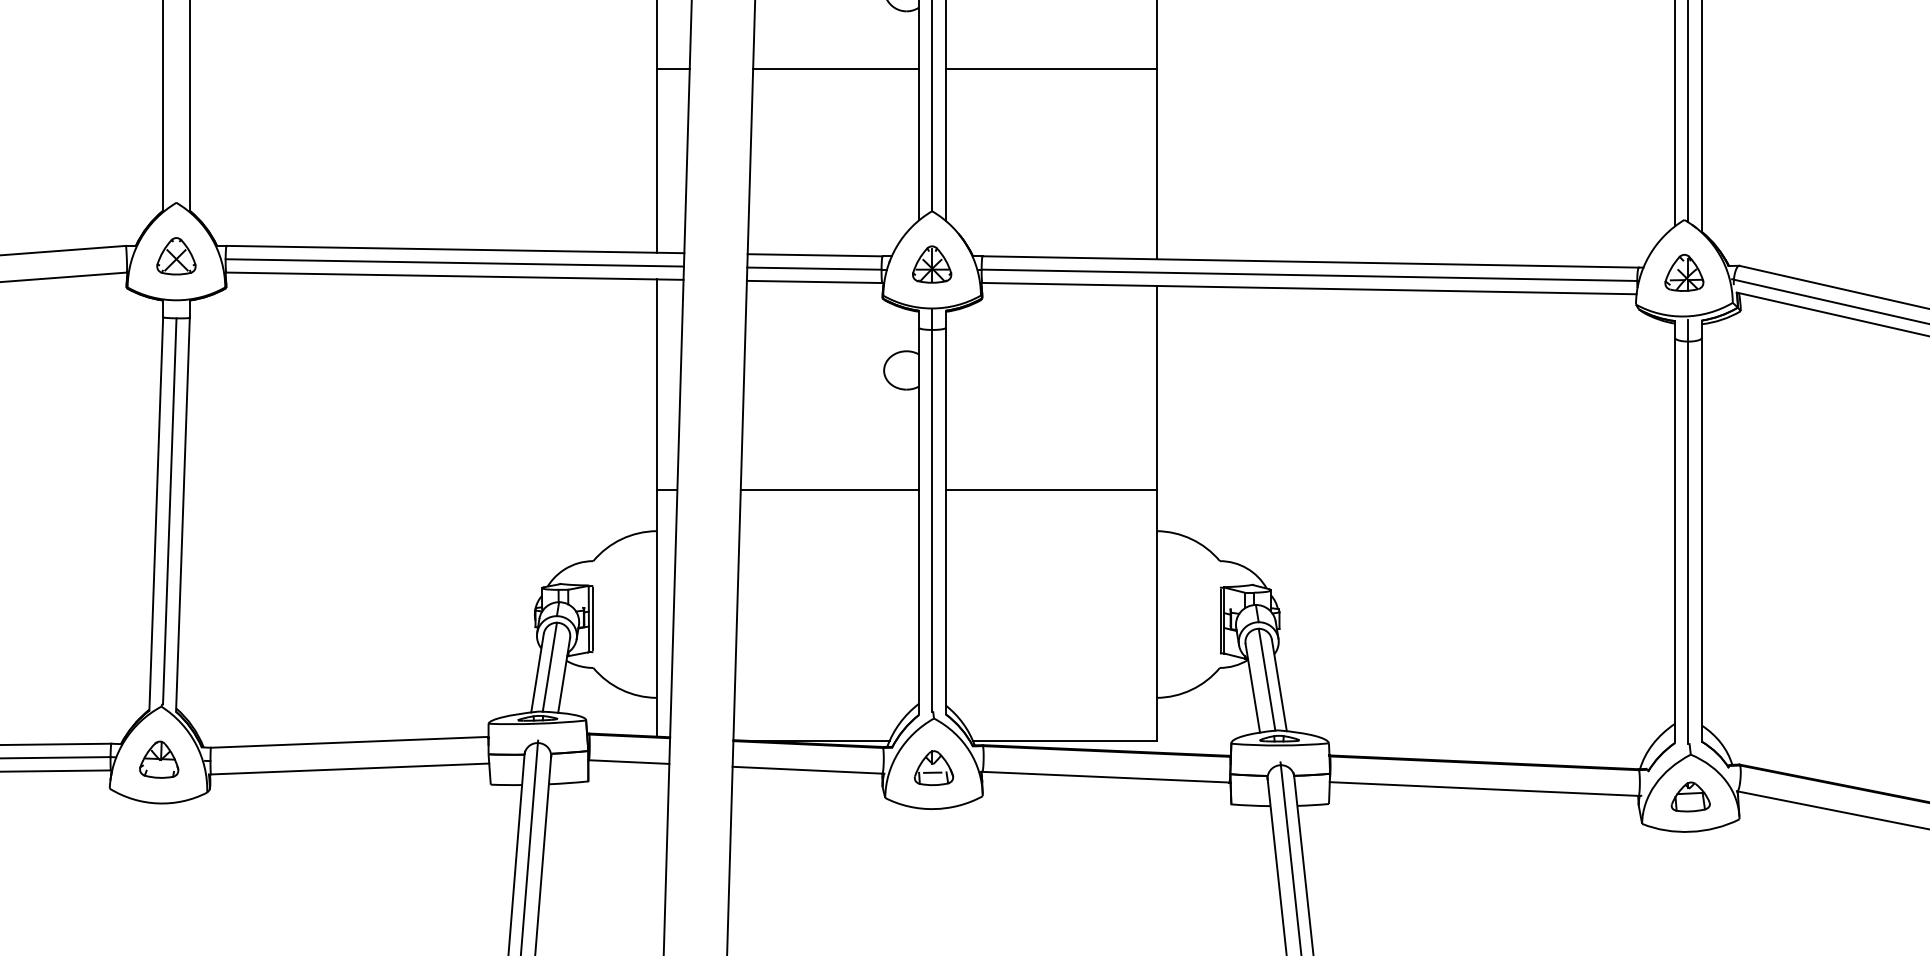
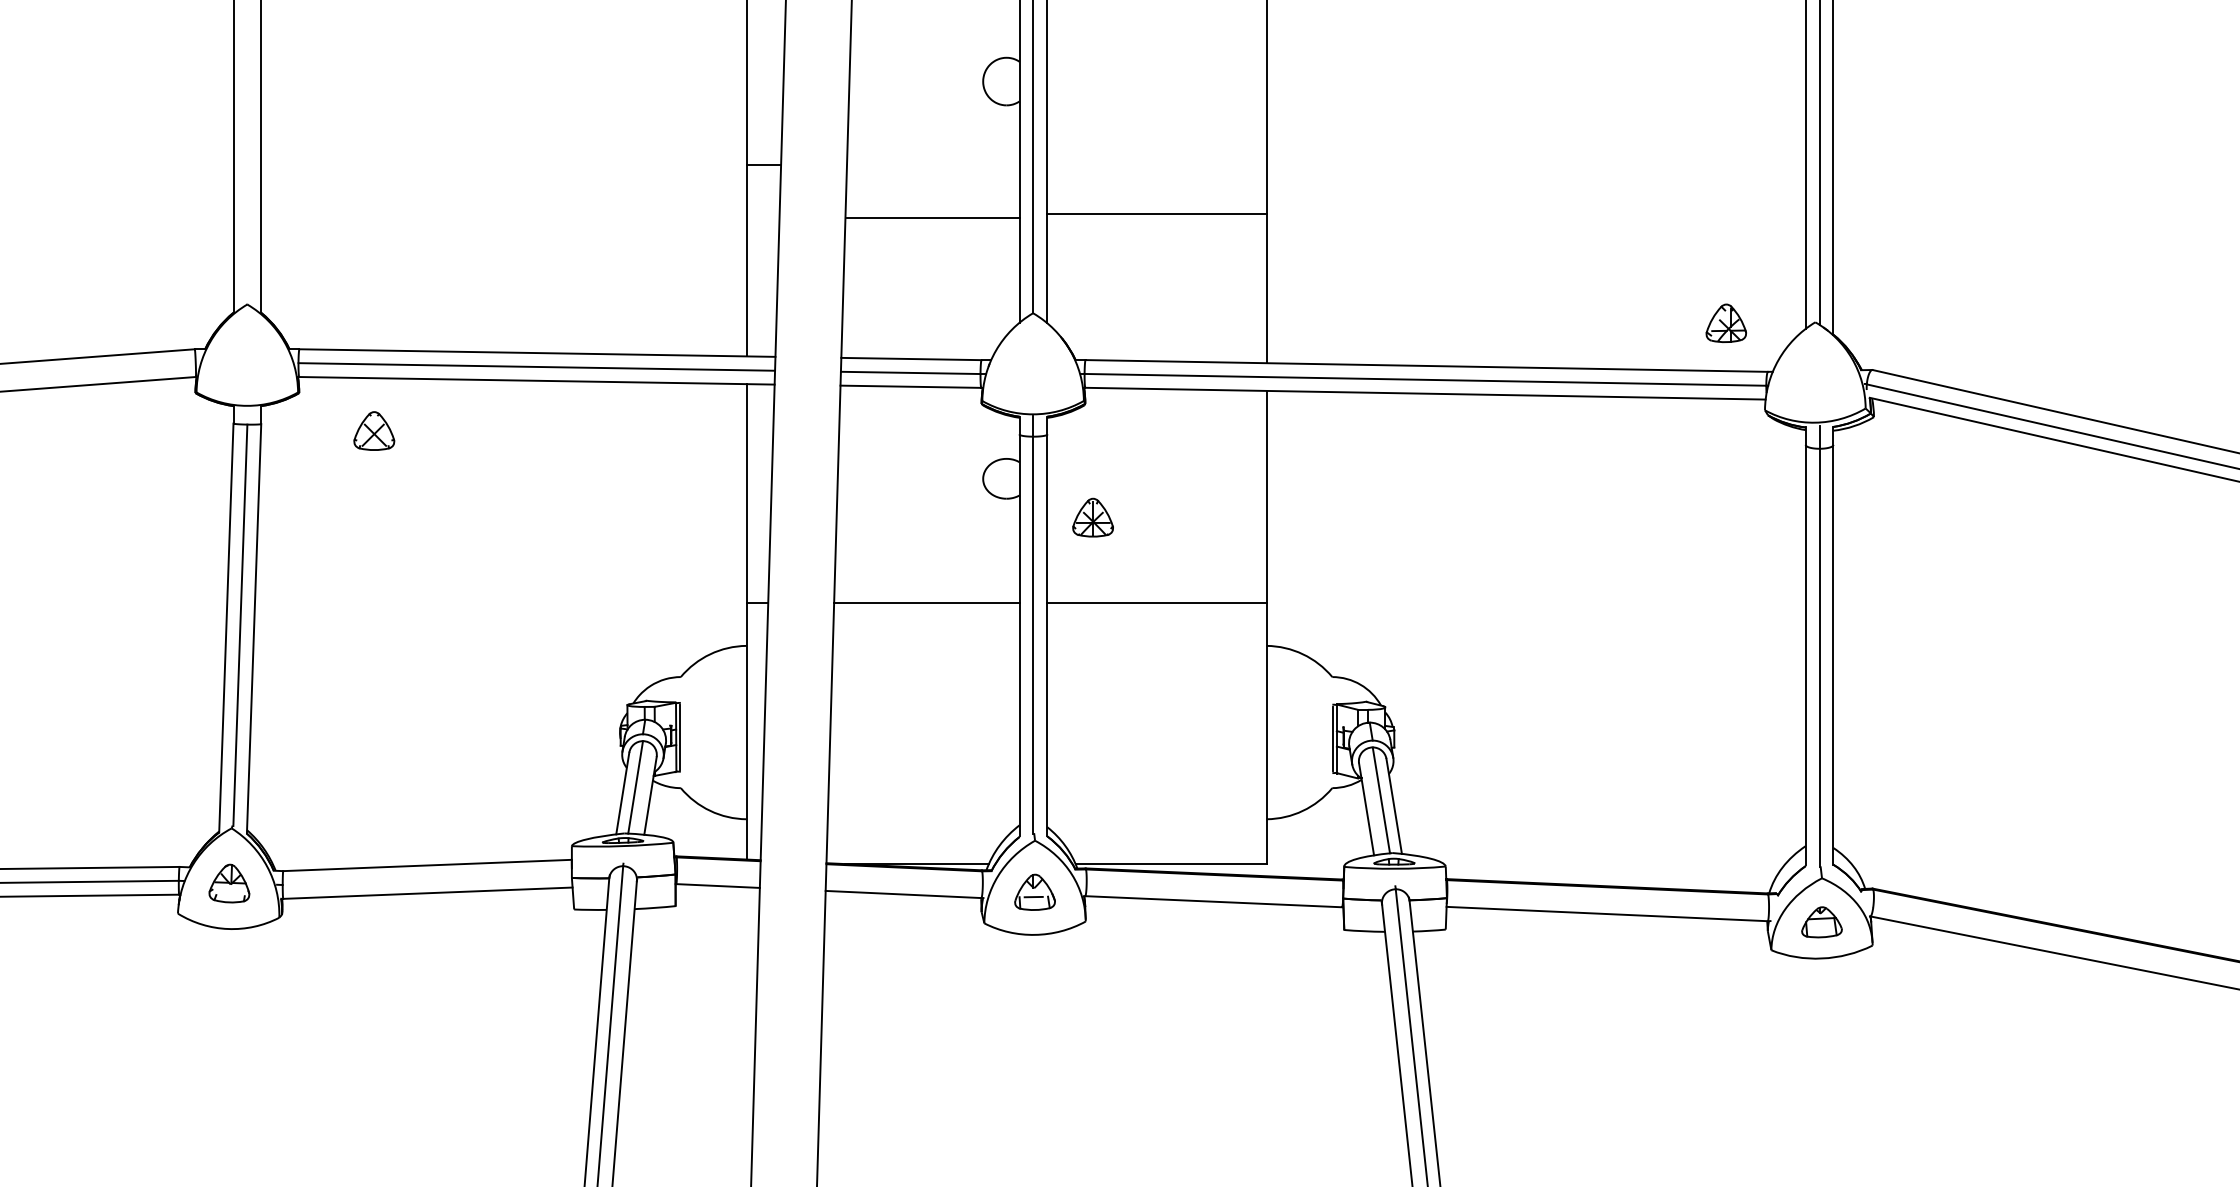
line: (836, 69) -> (933, 218), moved
line: (1050, 69) -> (1156, 214), moved
part: (176, 255) -> (374, 430), moved
part: (931, 264) -> (1092, 517), moved
part: (1683, 272) -> (1725, 322), moved

